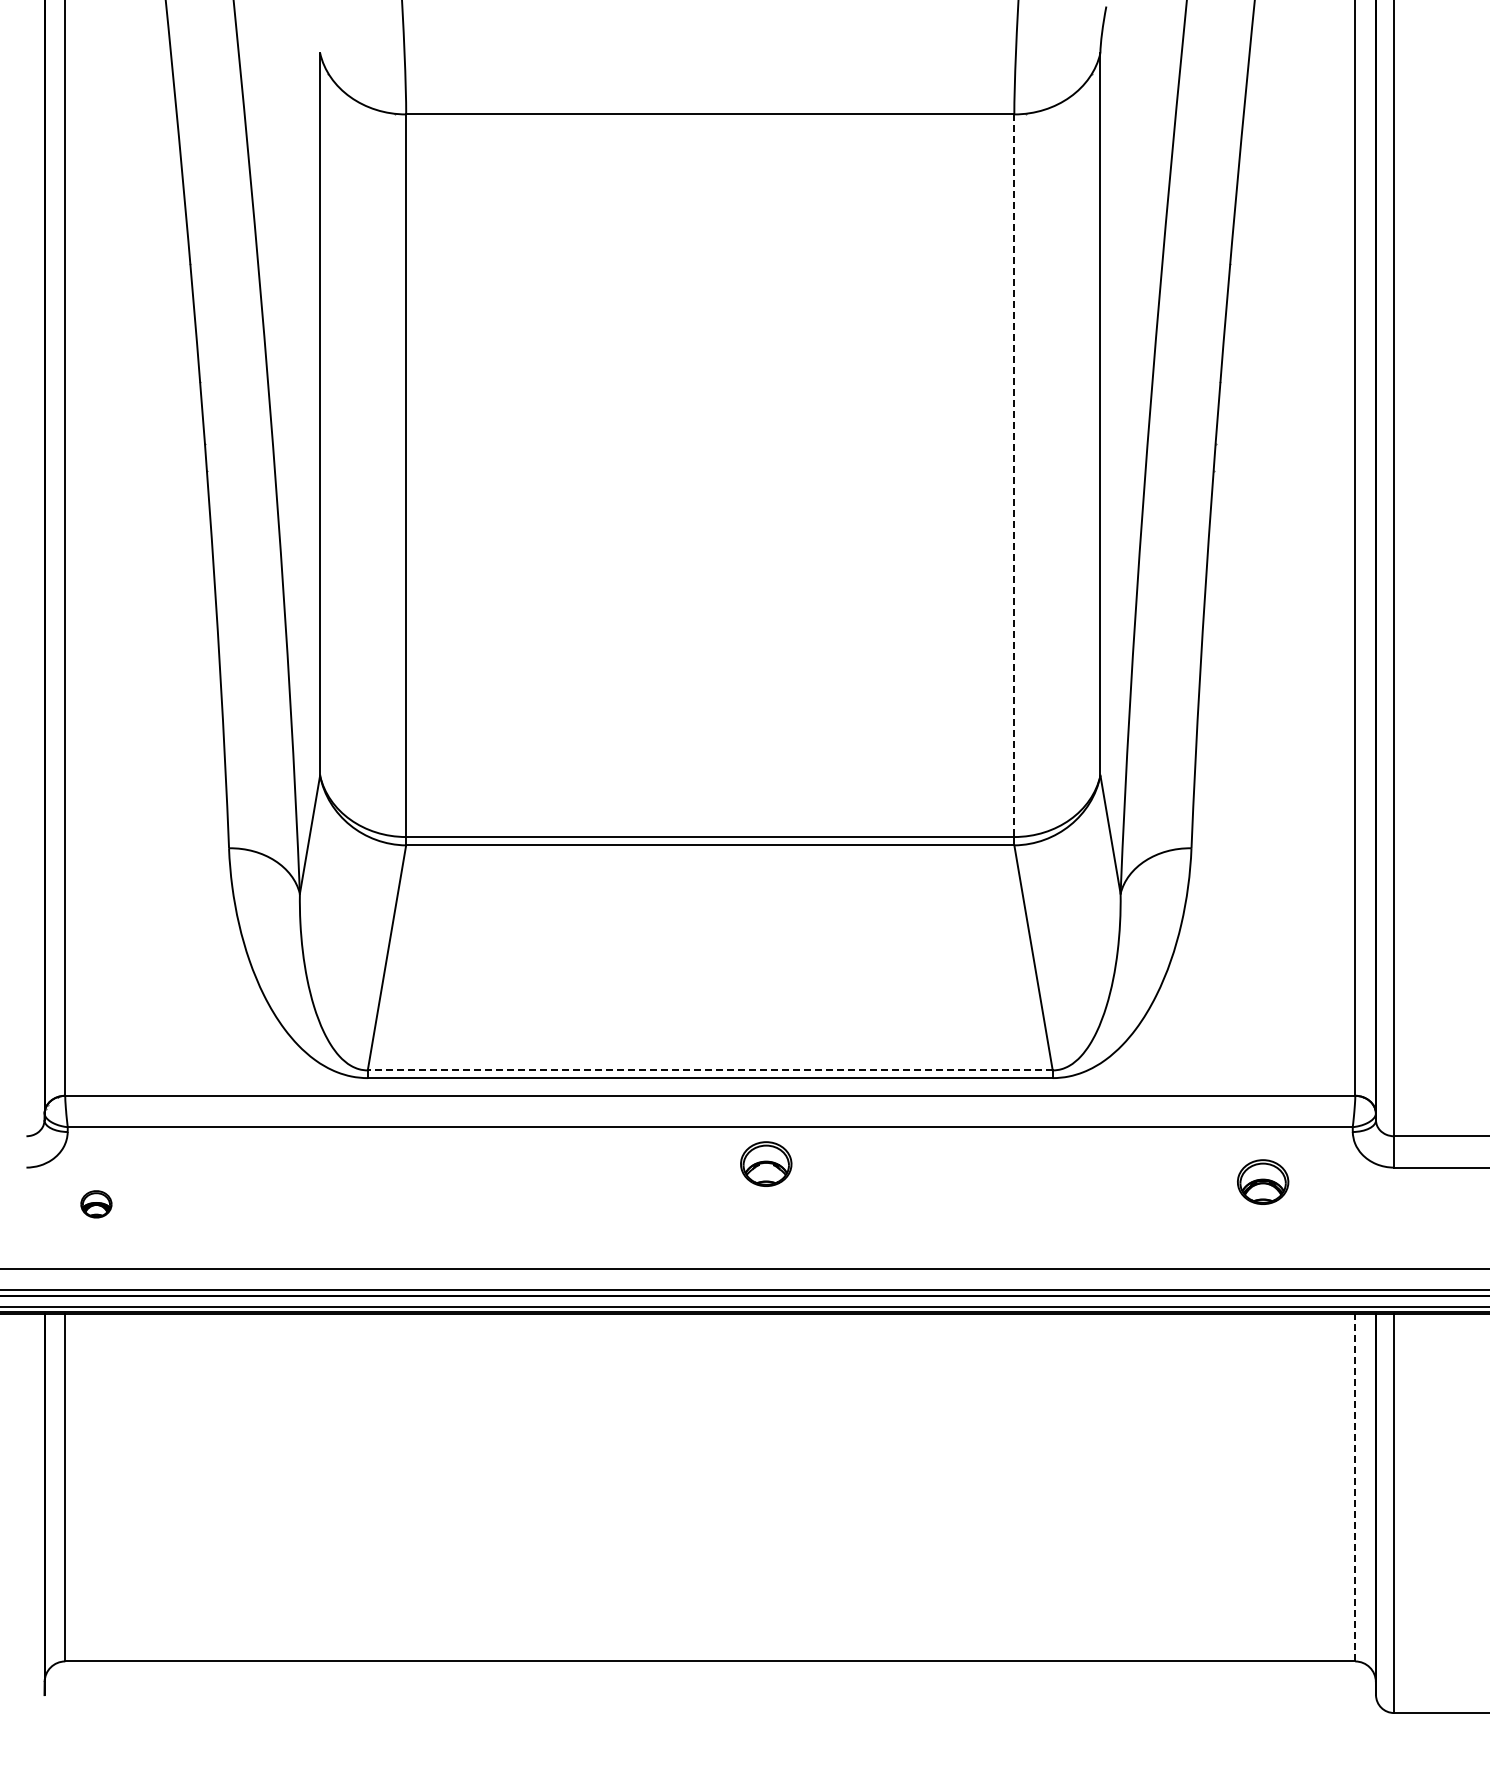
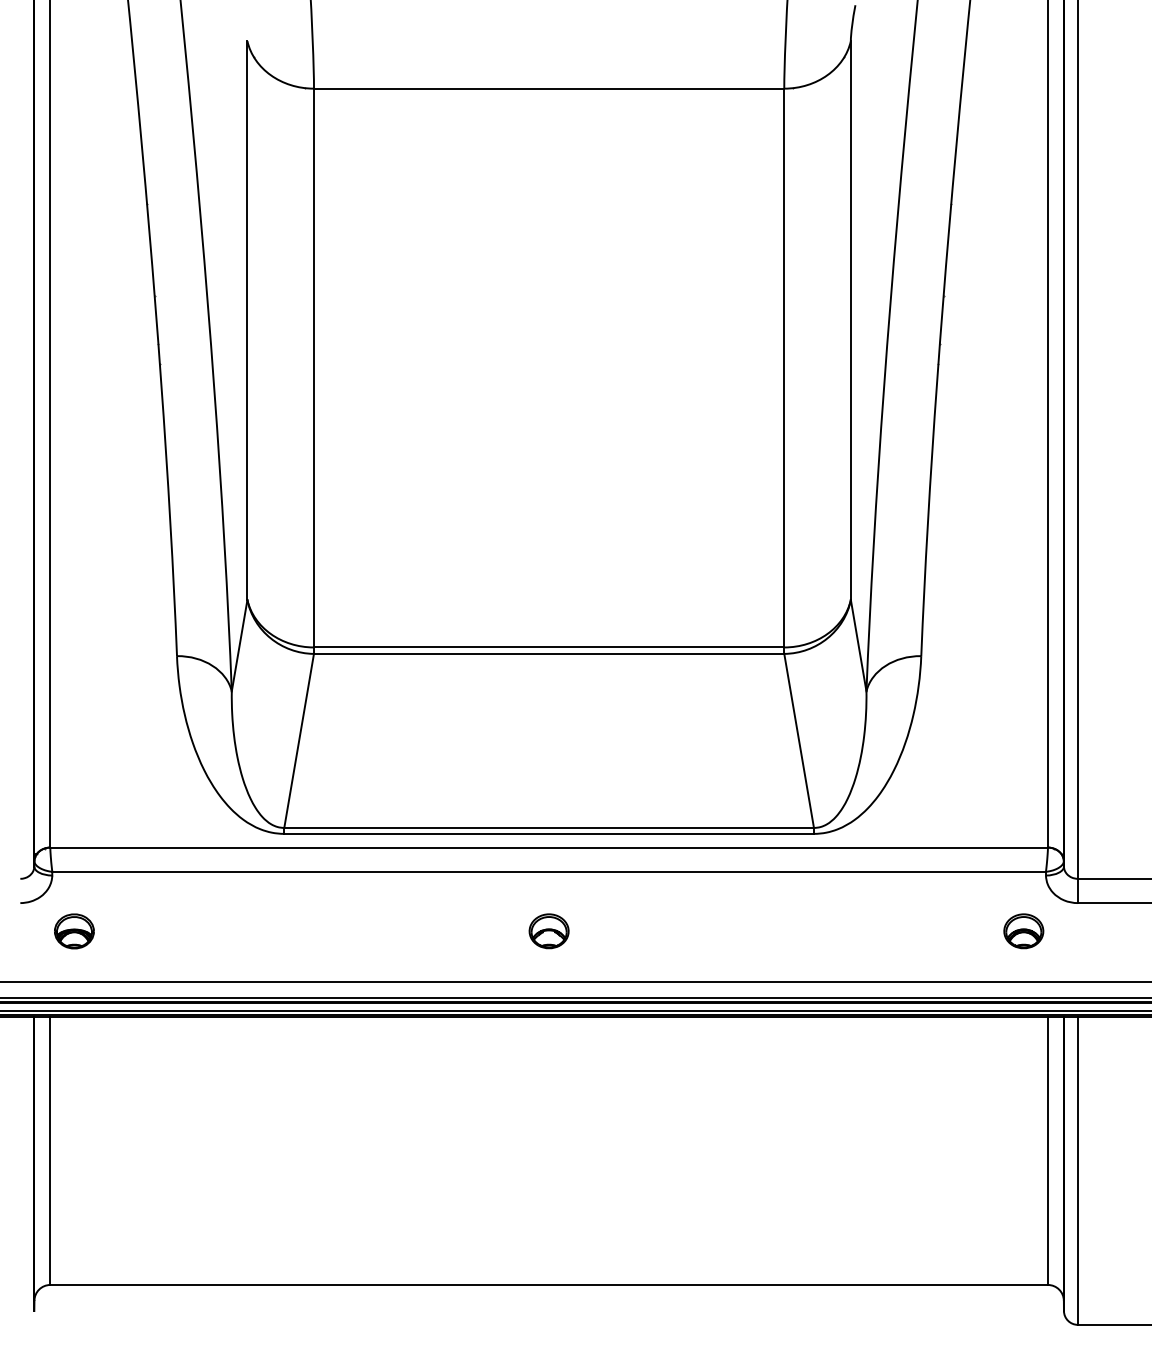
line: (1014, 476) -> (784, 368), dashed -> solid
line: (709, 1070) -> (548, 827), dashed -> solid
part: (766, 1163) -> (549, 930), moved
part: (1263, 1181) -> (1024, 930), moved
part: (96, 1204) -> (74, 931), size x1.67
line: (1355, 1487) -> (1048, 1150), dashed -> solid

